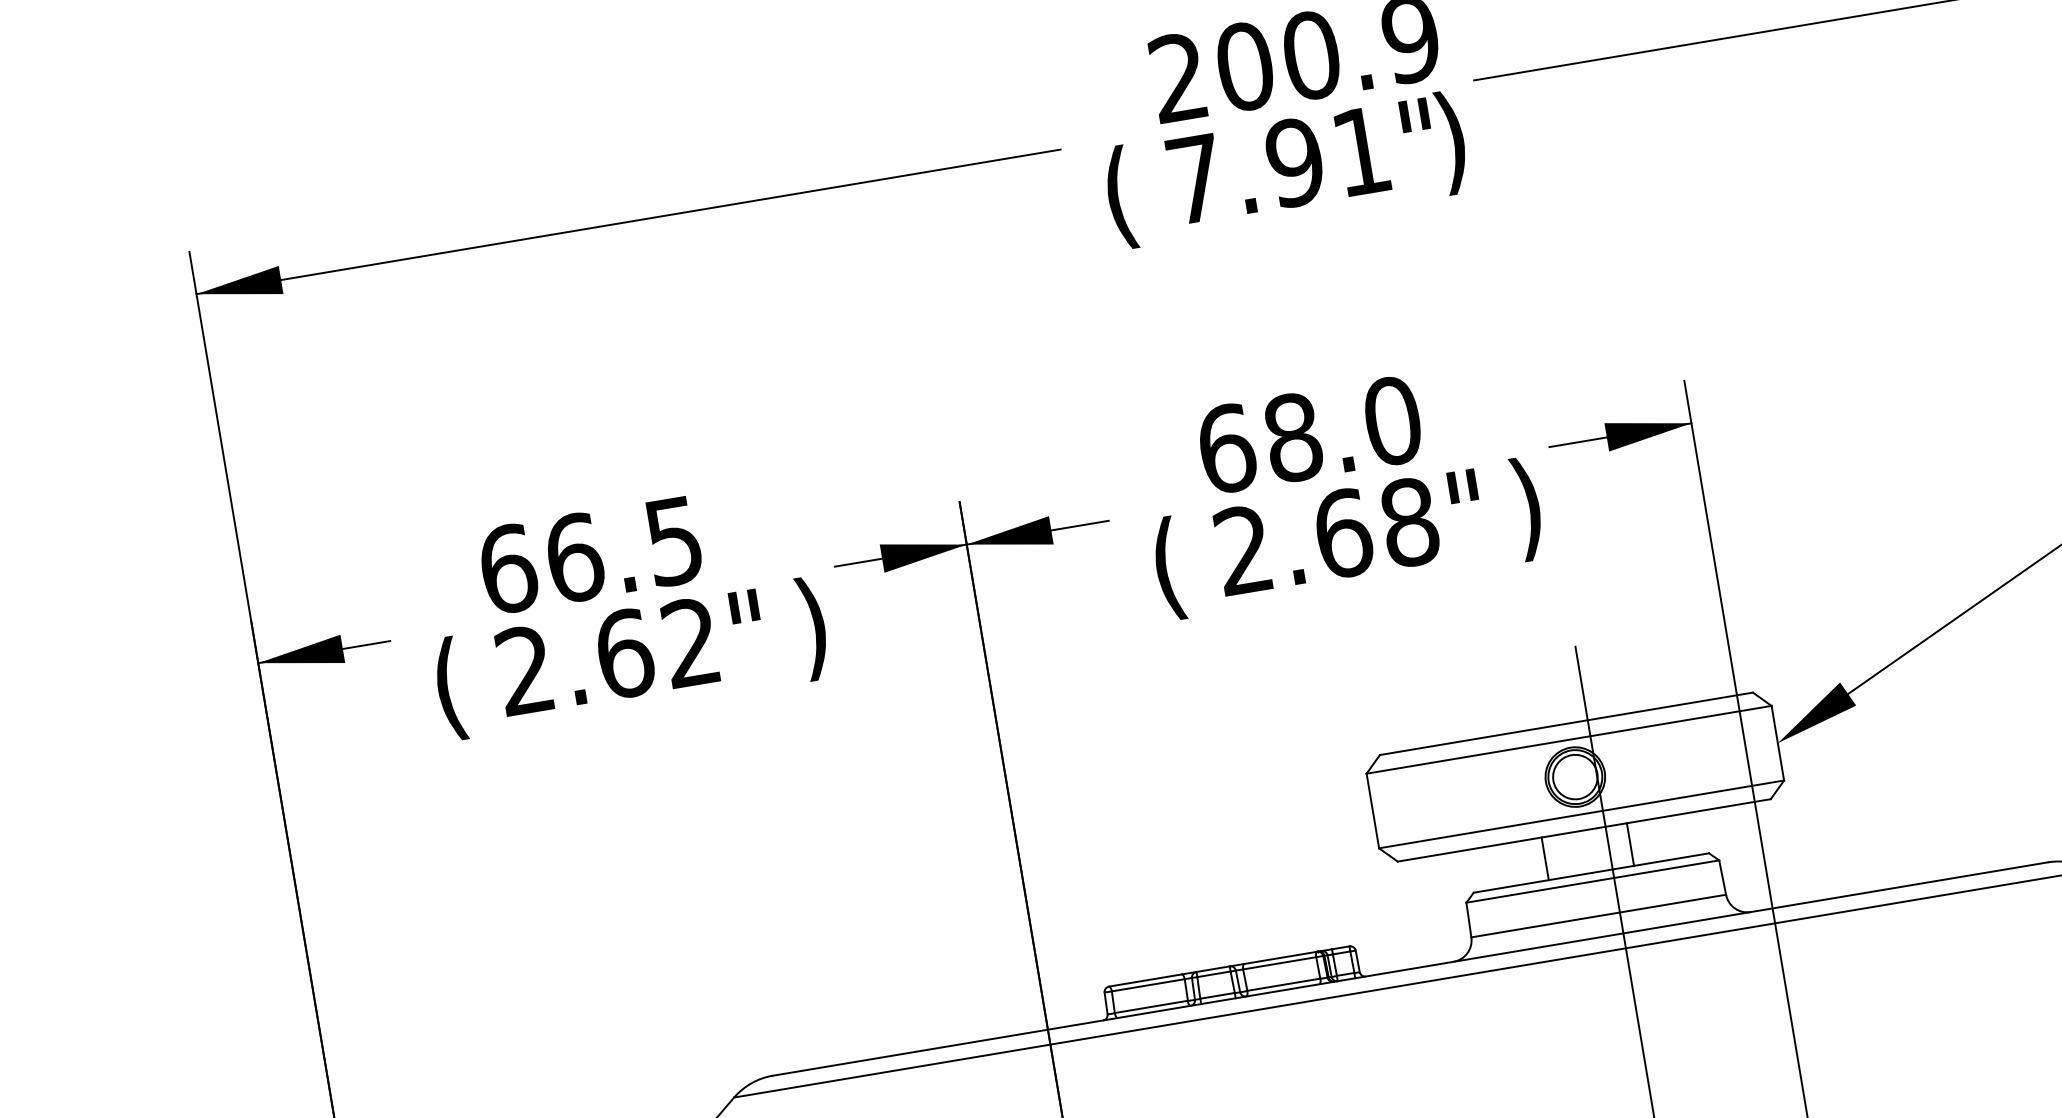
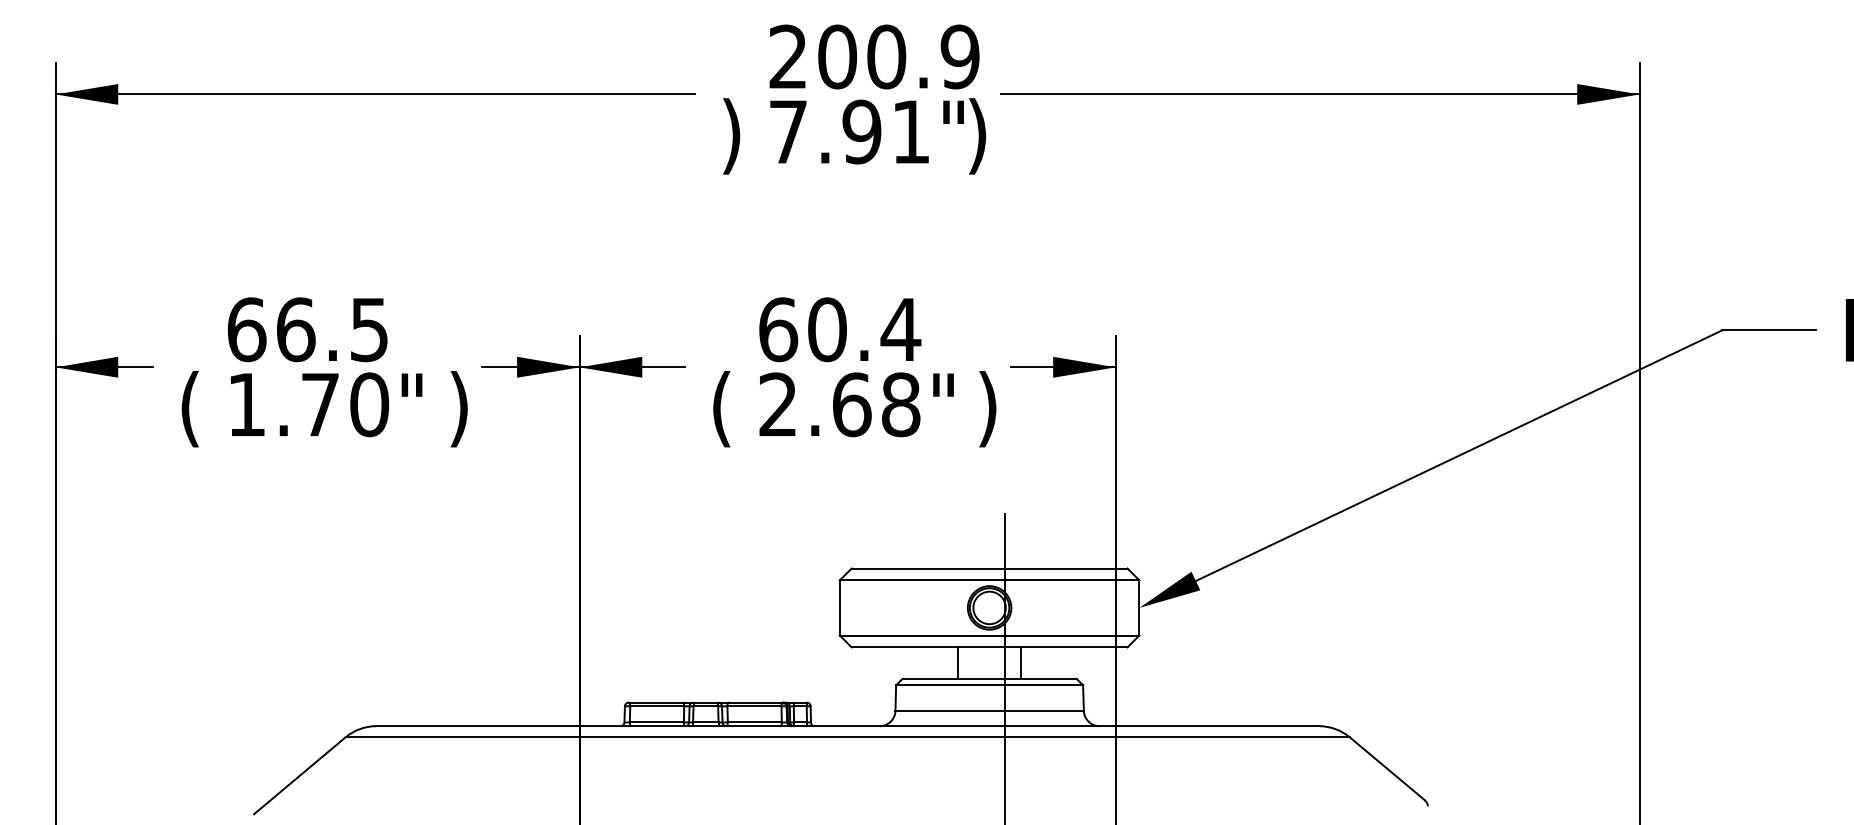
text: (1119, 198) -> (731, 136), ( -> )
text: (1343, 428) -> (864, 329), 68.0 -> 60.4
text: (608, 656) -> (308, 404), 2.62" -> 1.70"

